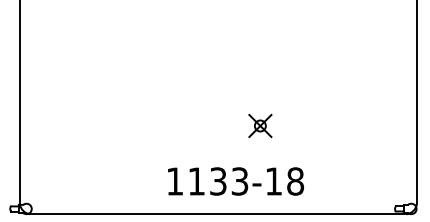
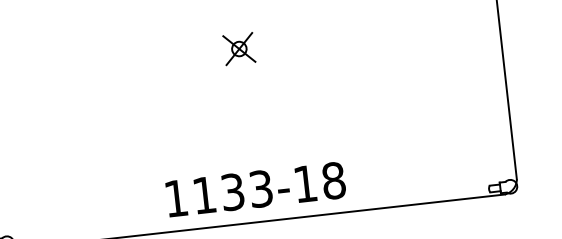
part: (260, 125) -> (239, 48), moved
text: (236, 181) -> (256, 189), moved

